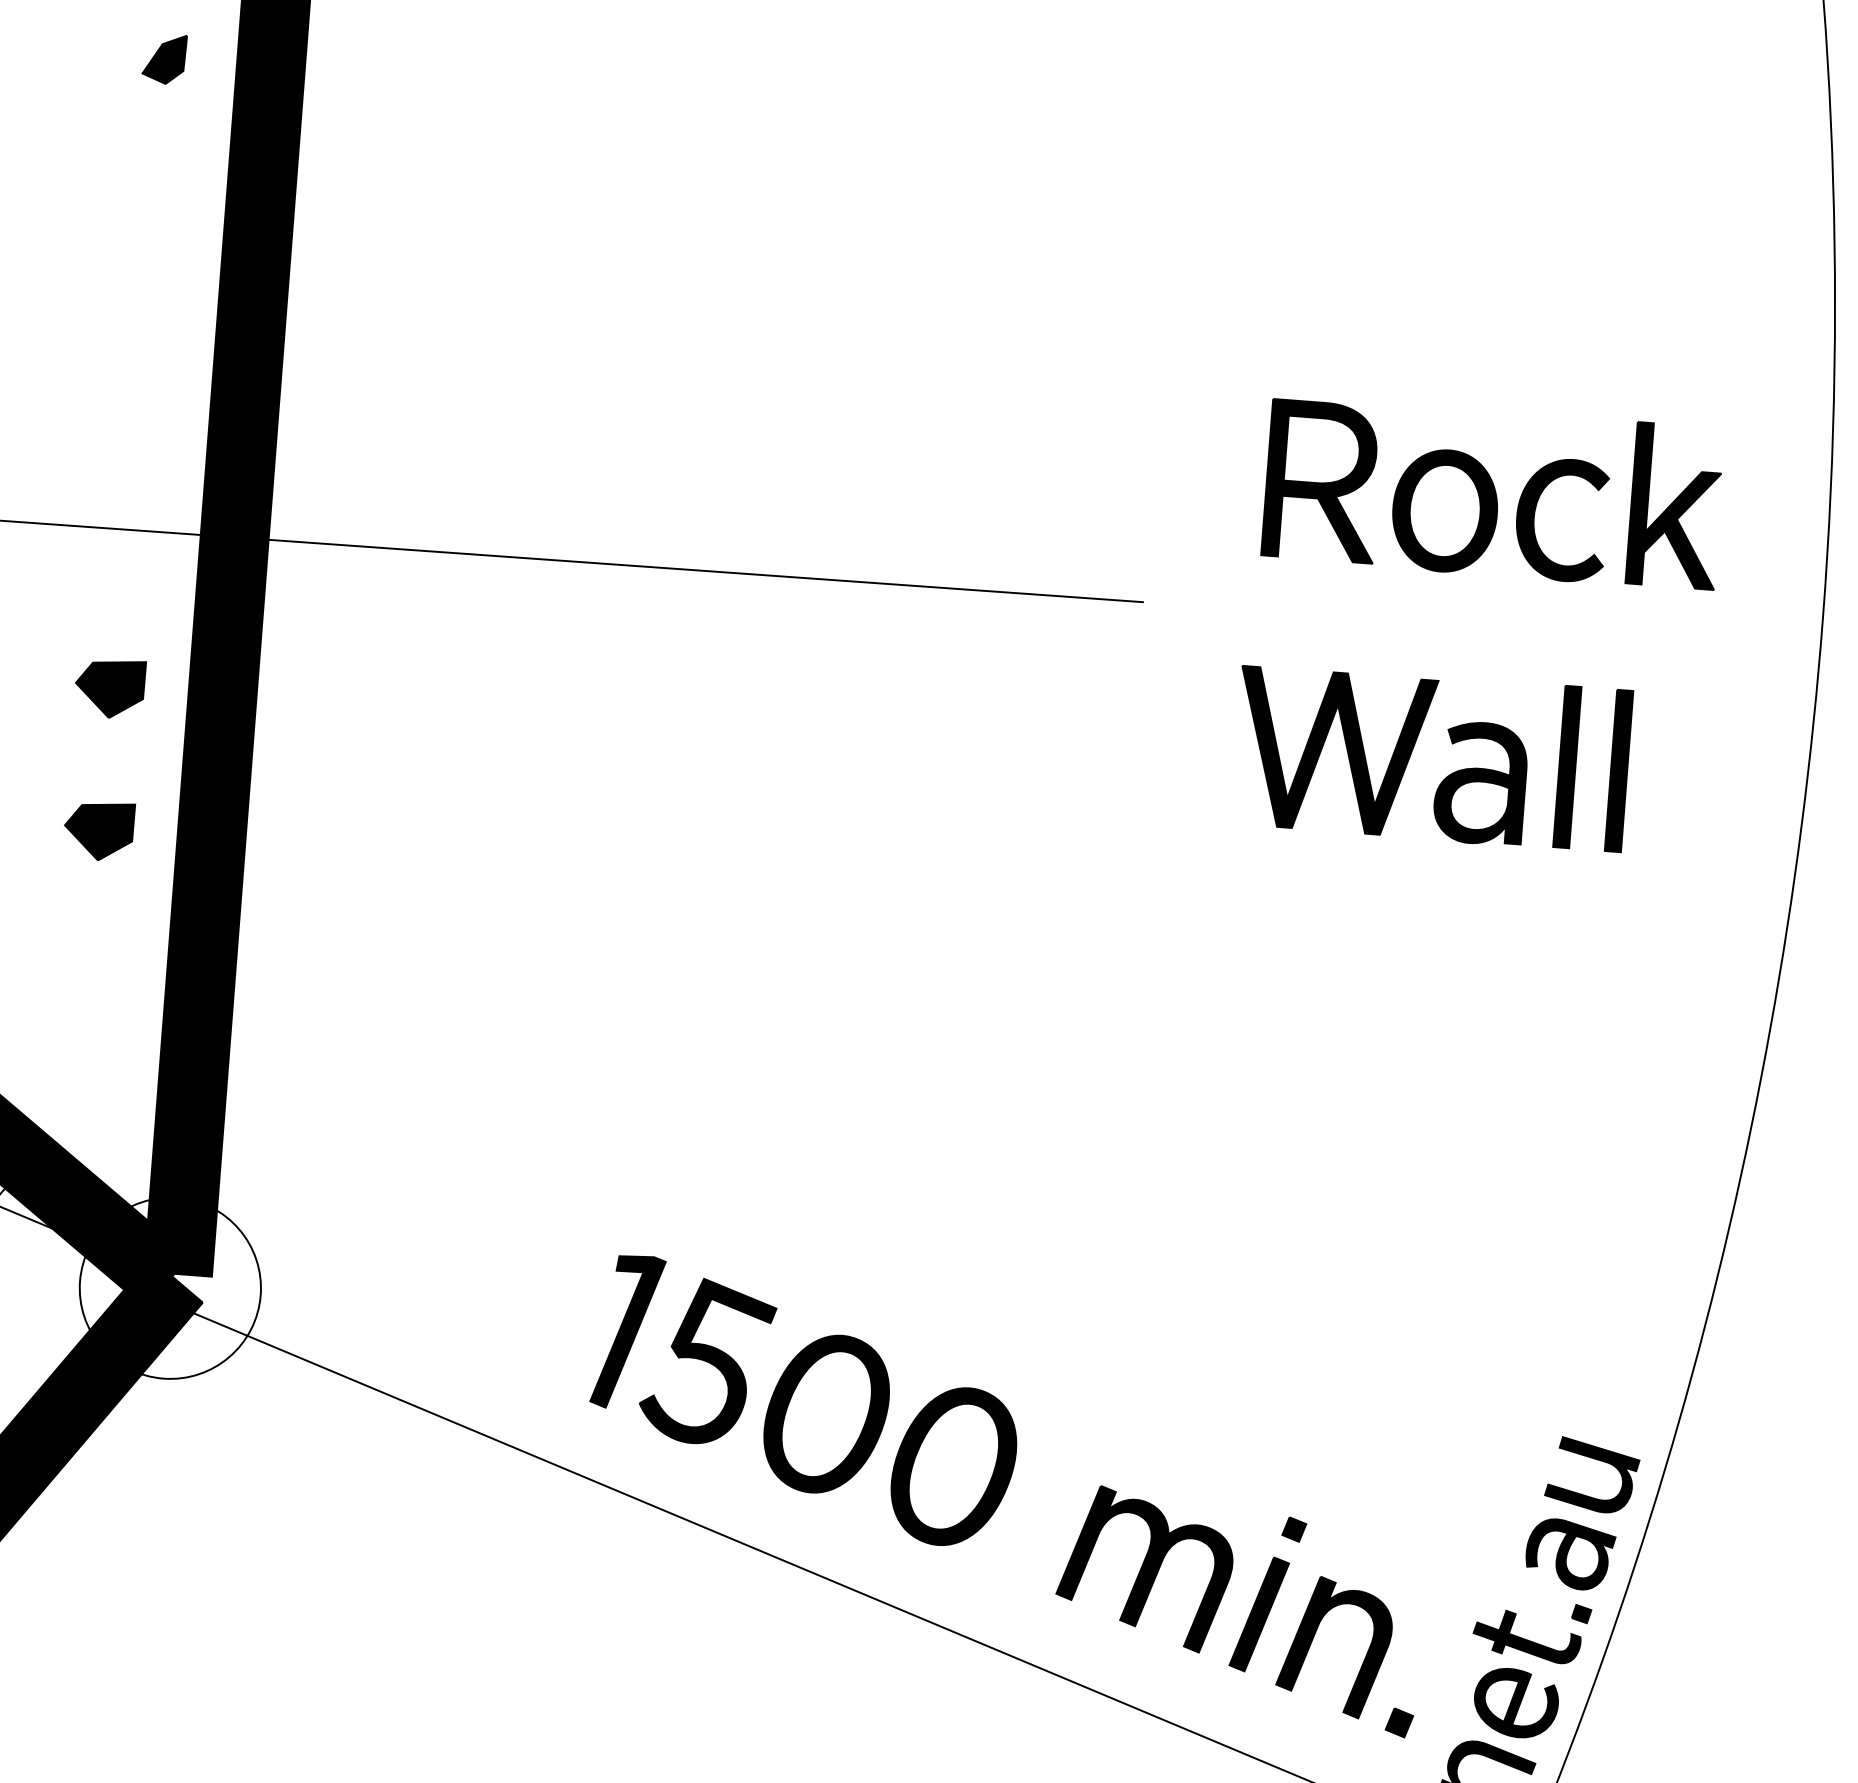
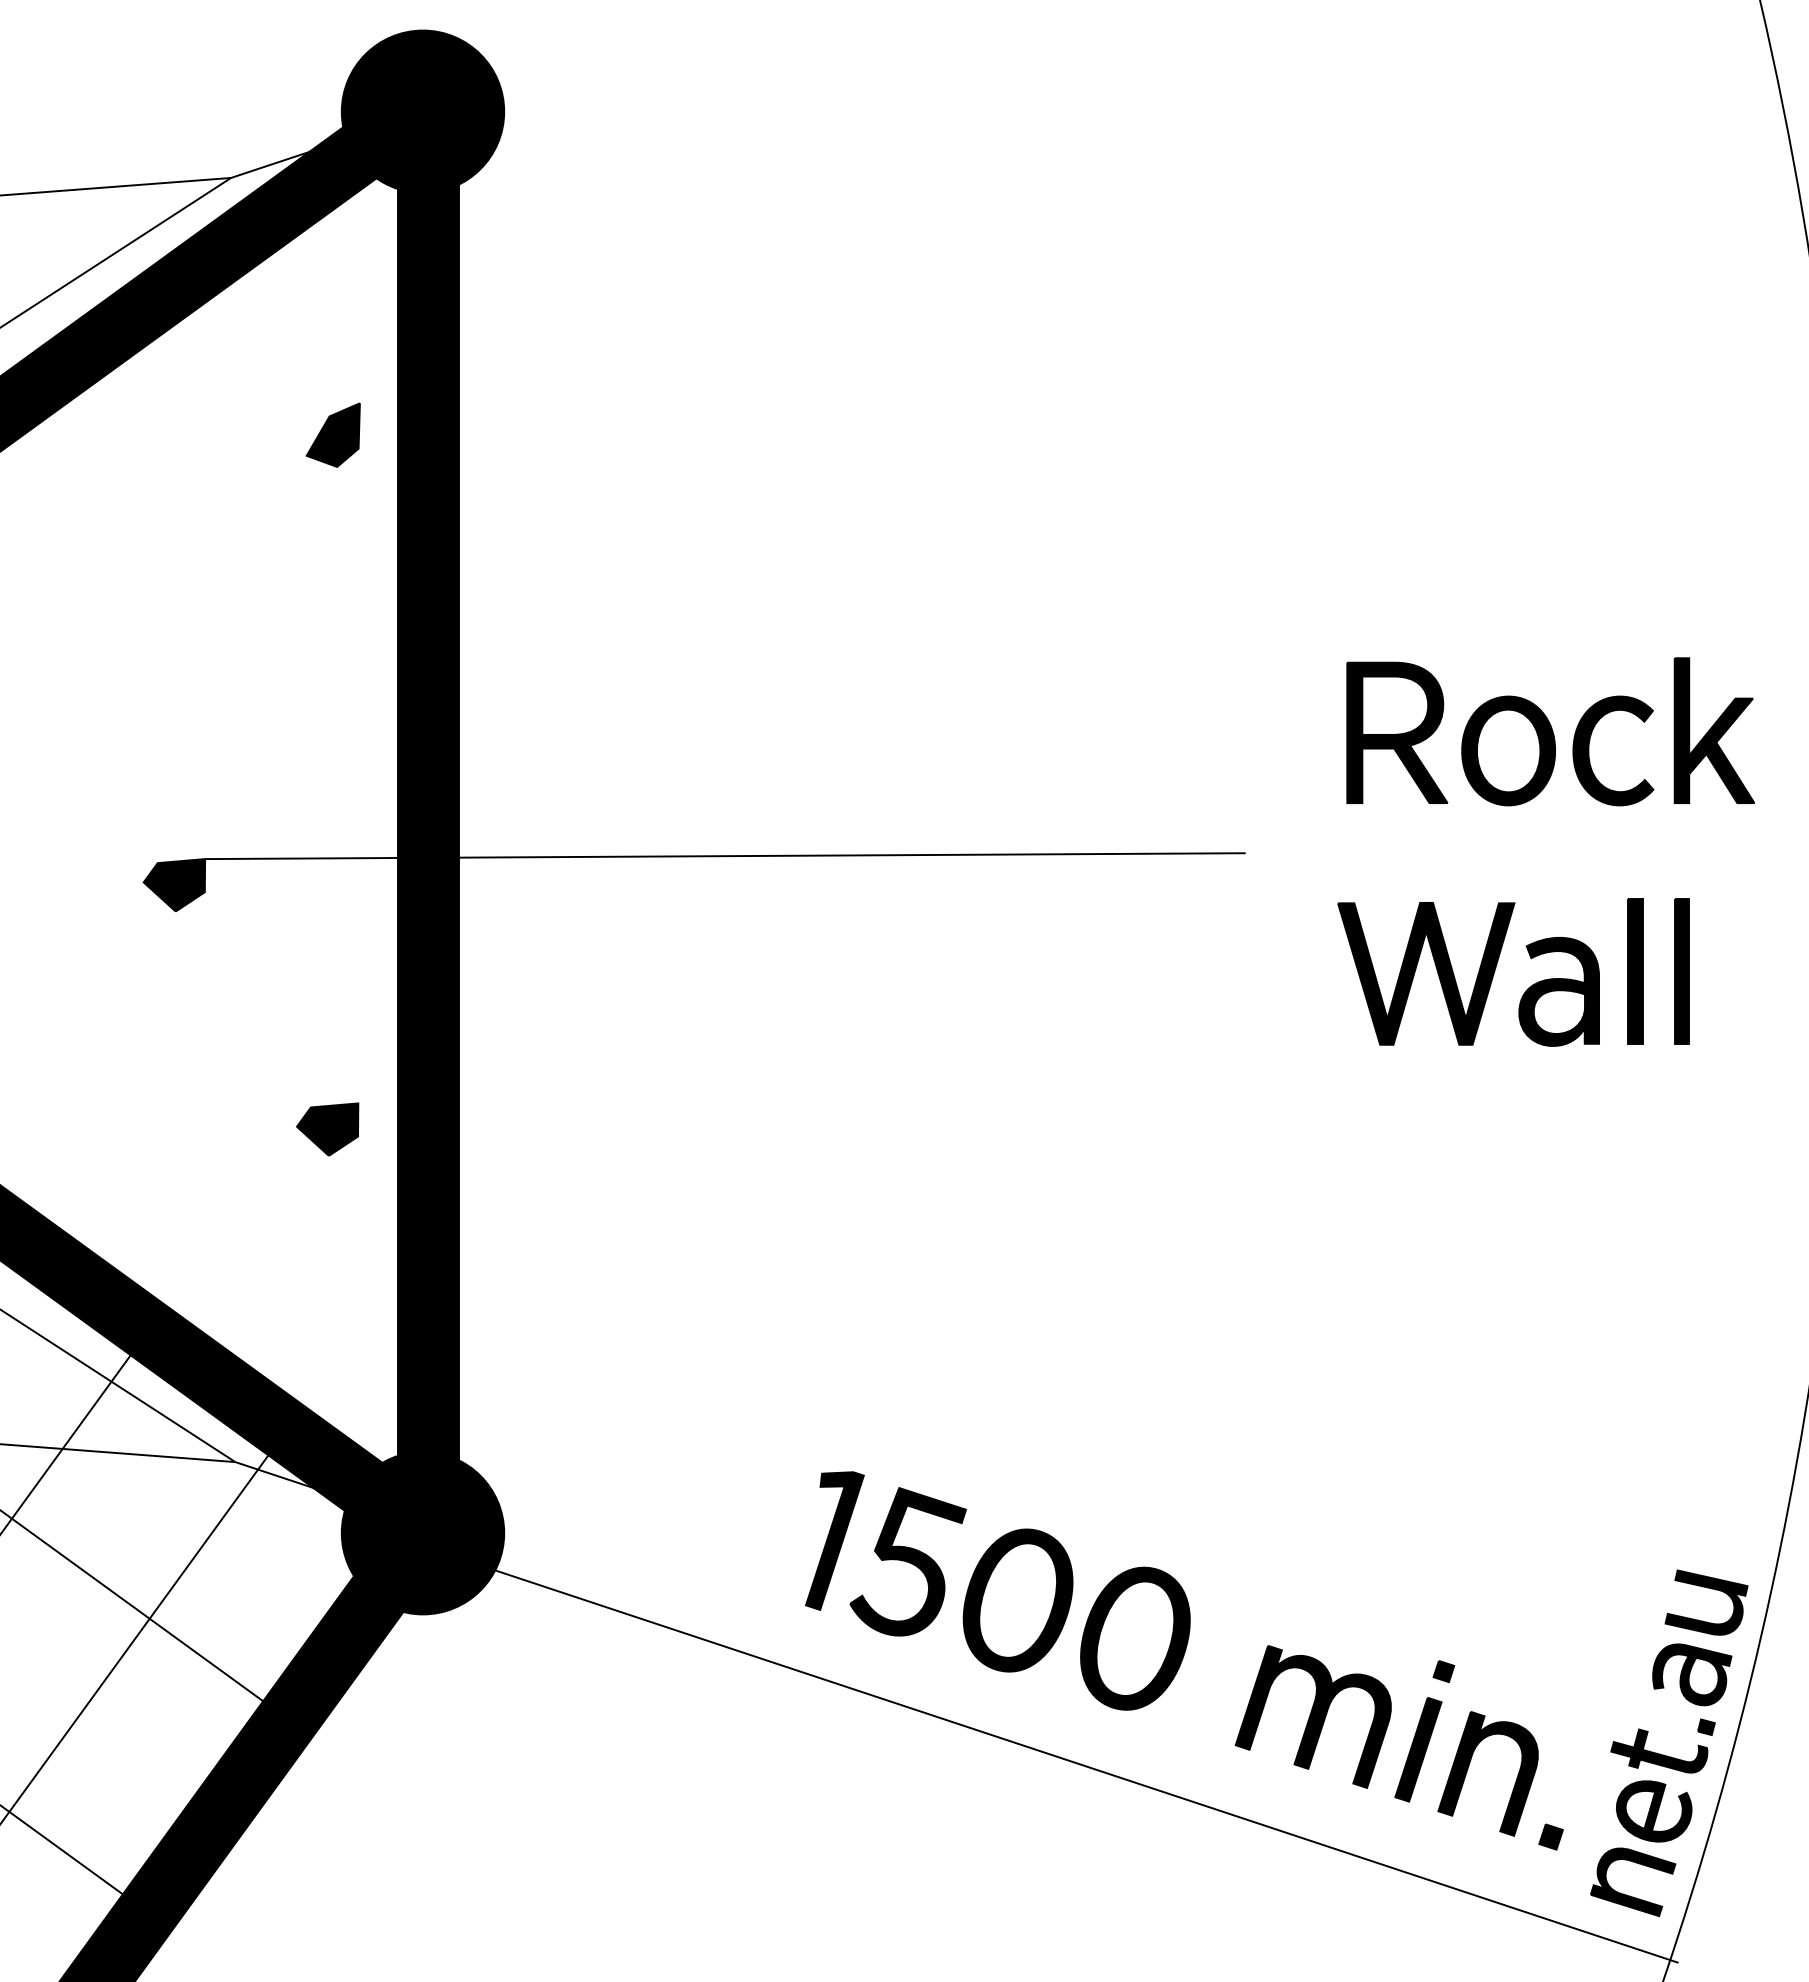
part: (163, 58) -> (332, 434), size x1.43
part: (109, 688) -> (327, 1001), removed
fill: (169, 1288) -> (422, 1533), added

